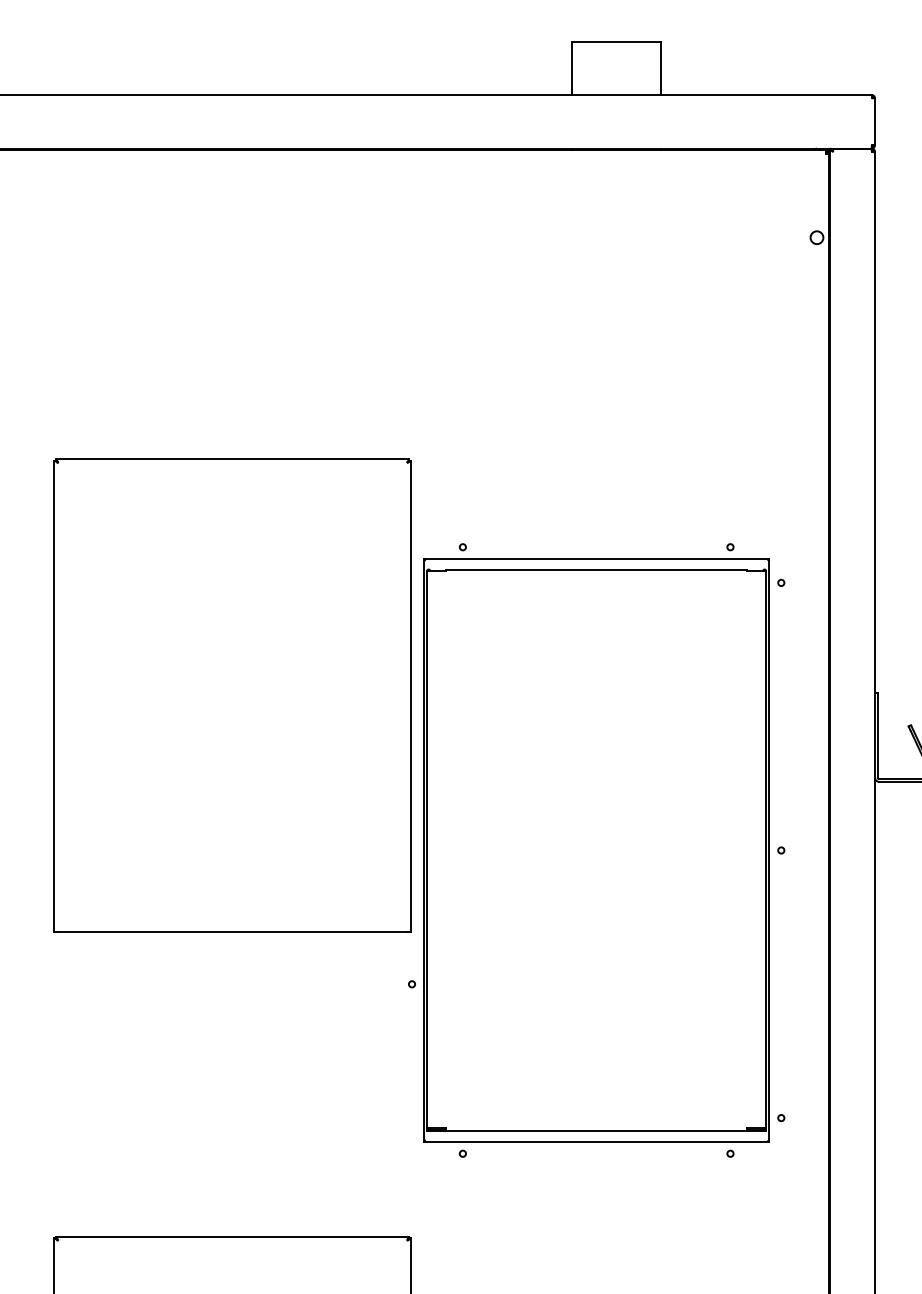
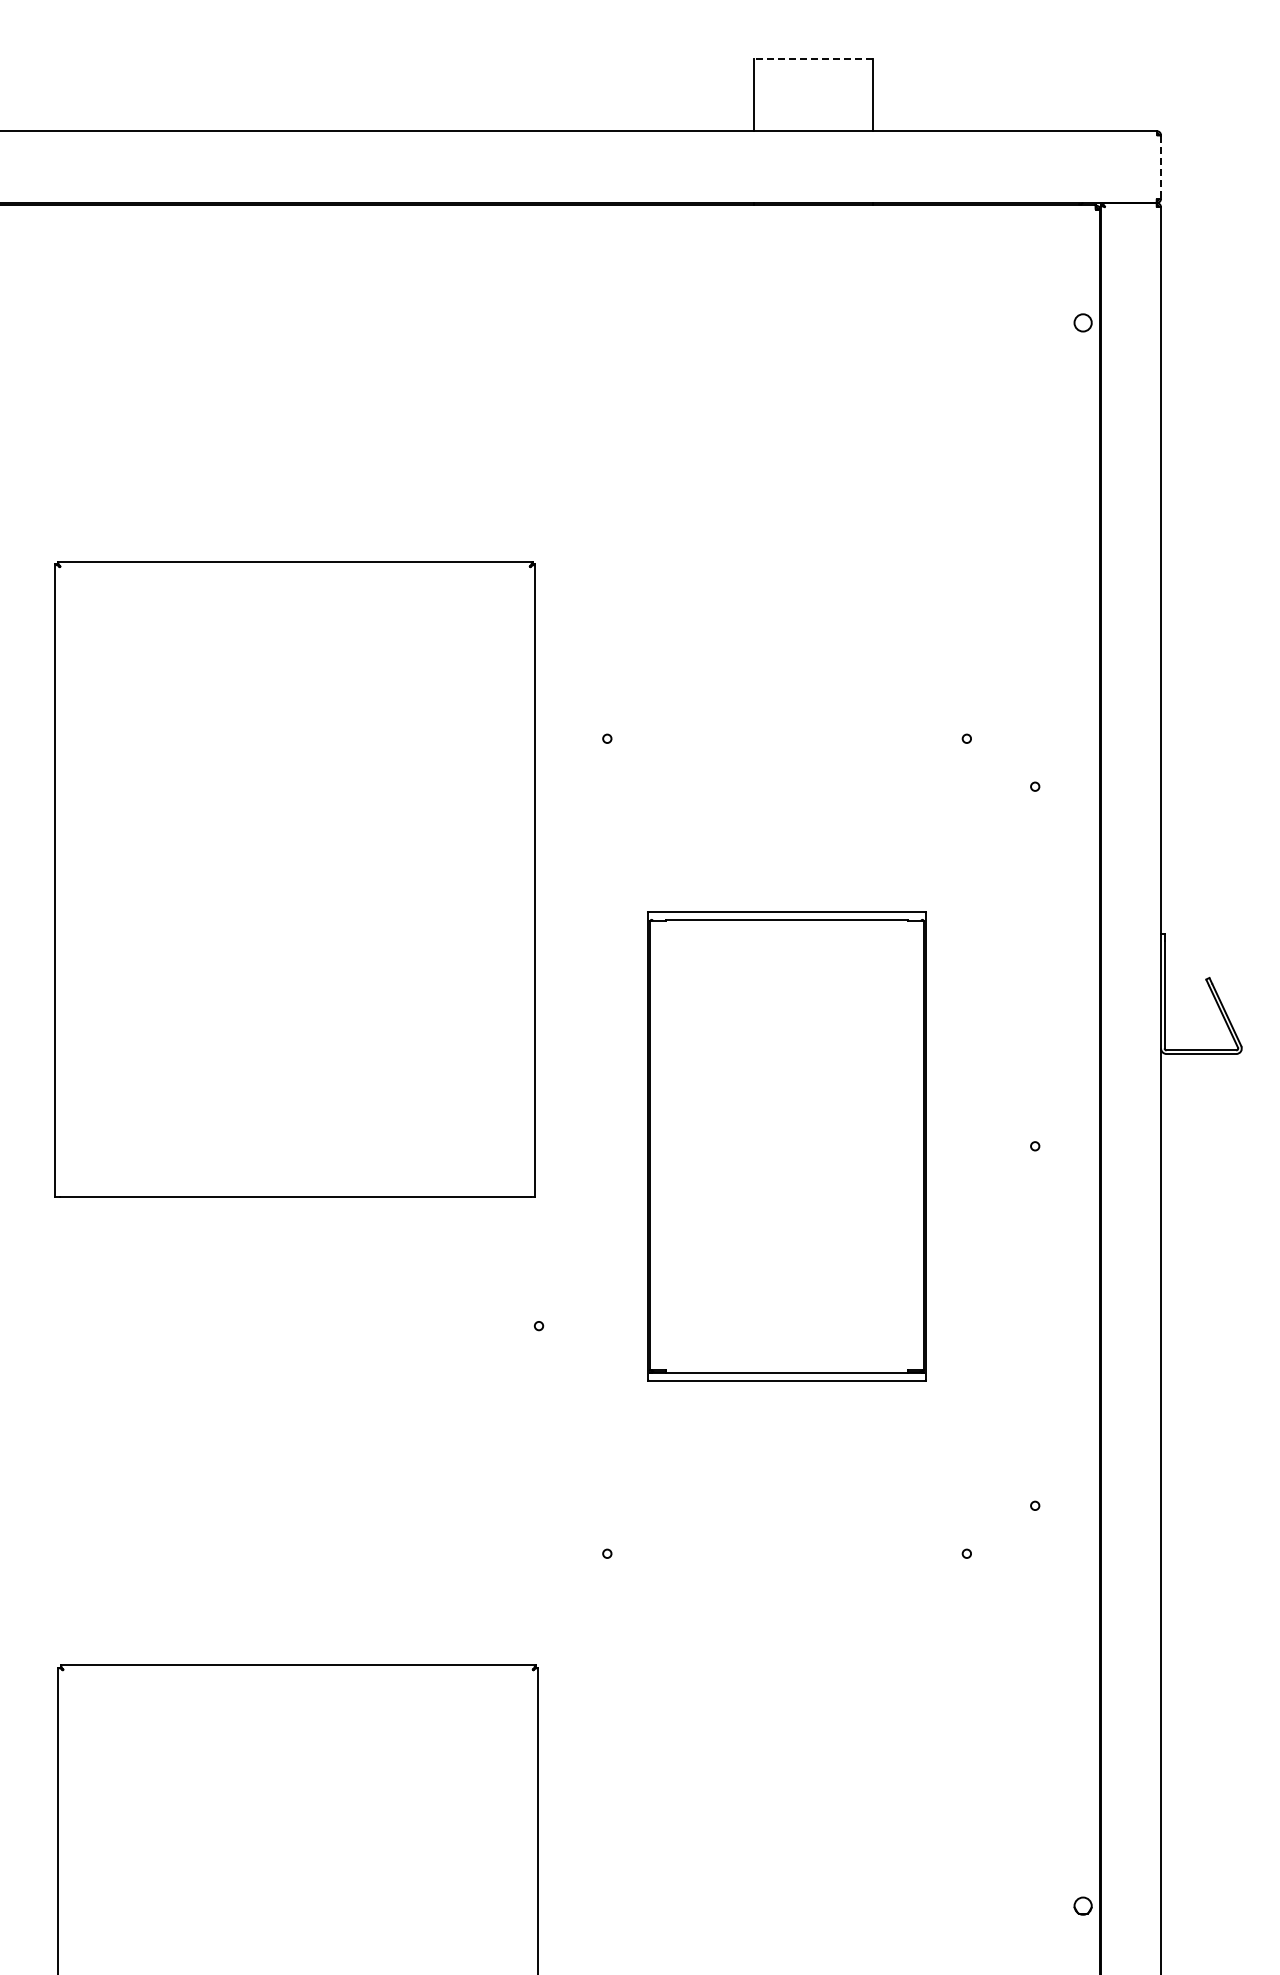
line: (616, 41) -> (813, 59), solid -> dashed
line: (875, 122) -> (1161, 167), solid -> dashed
part: (232, 695) -> (294, 879), moved
part: (596, 850) -> (786, 1146), size x0.6

